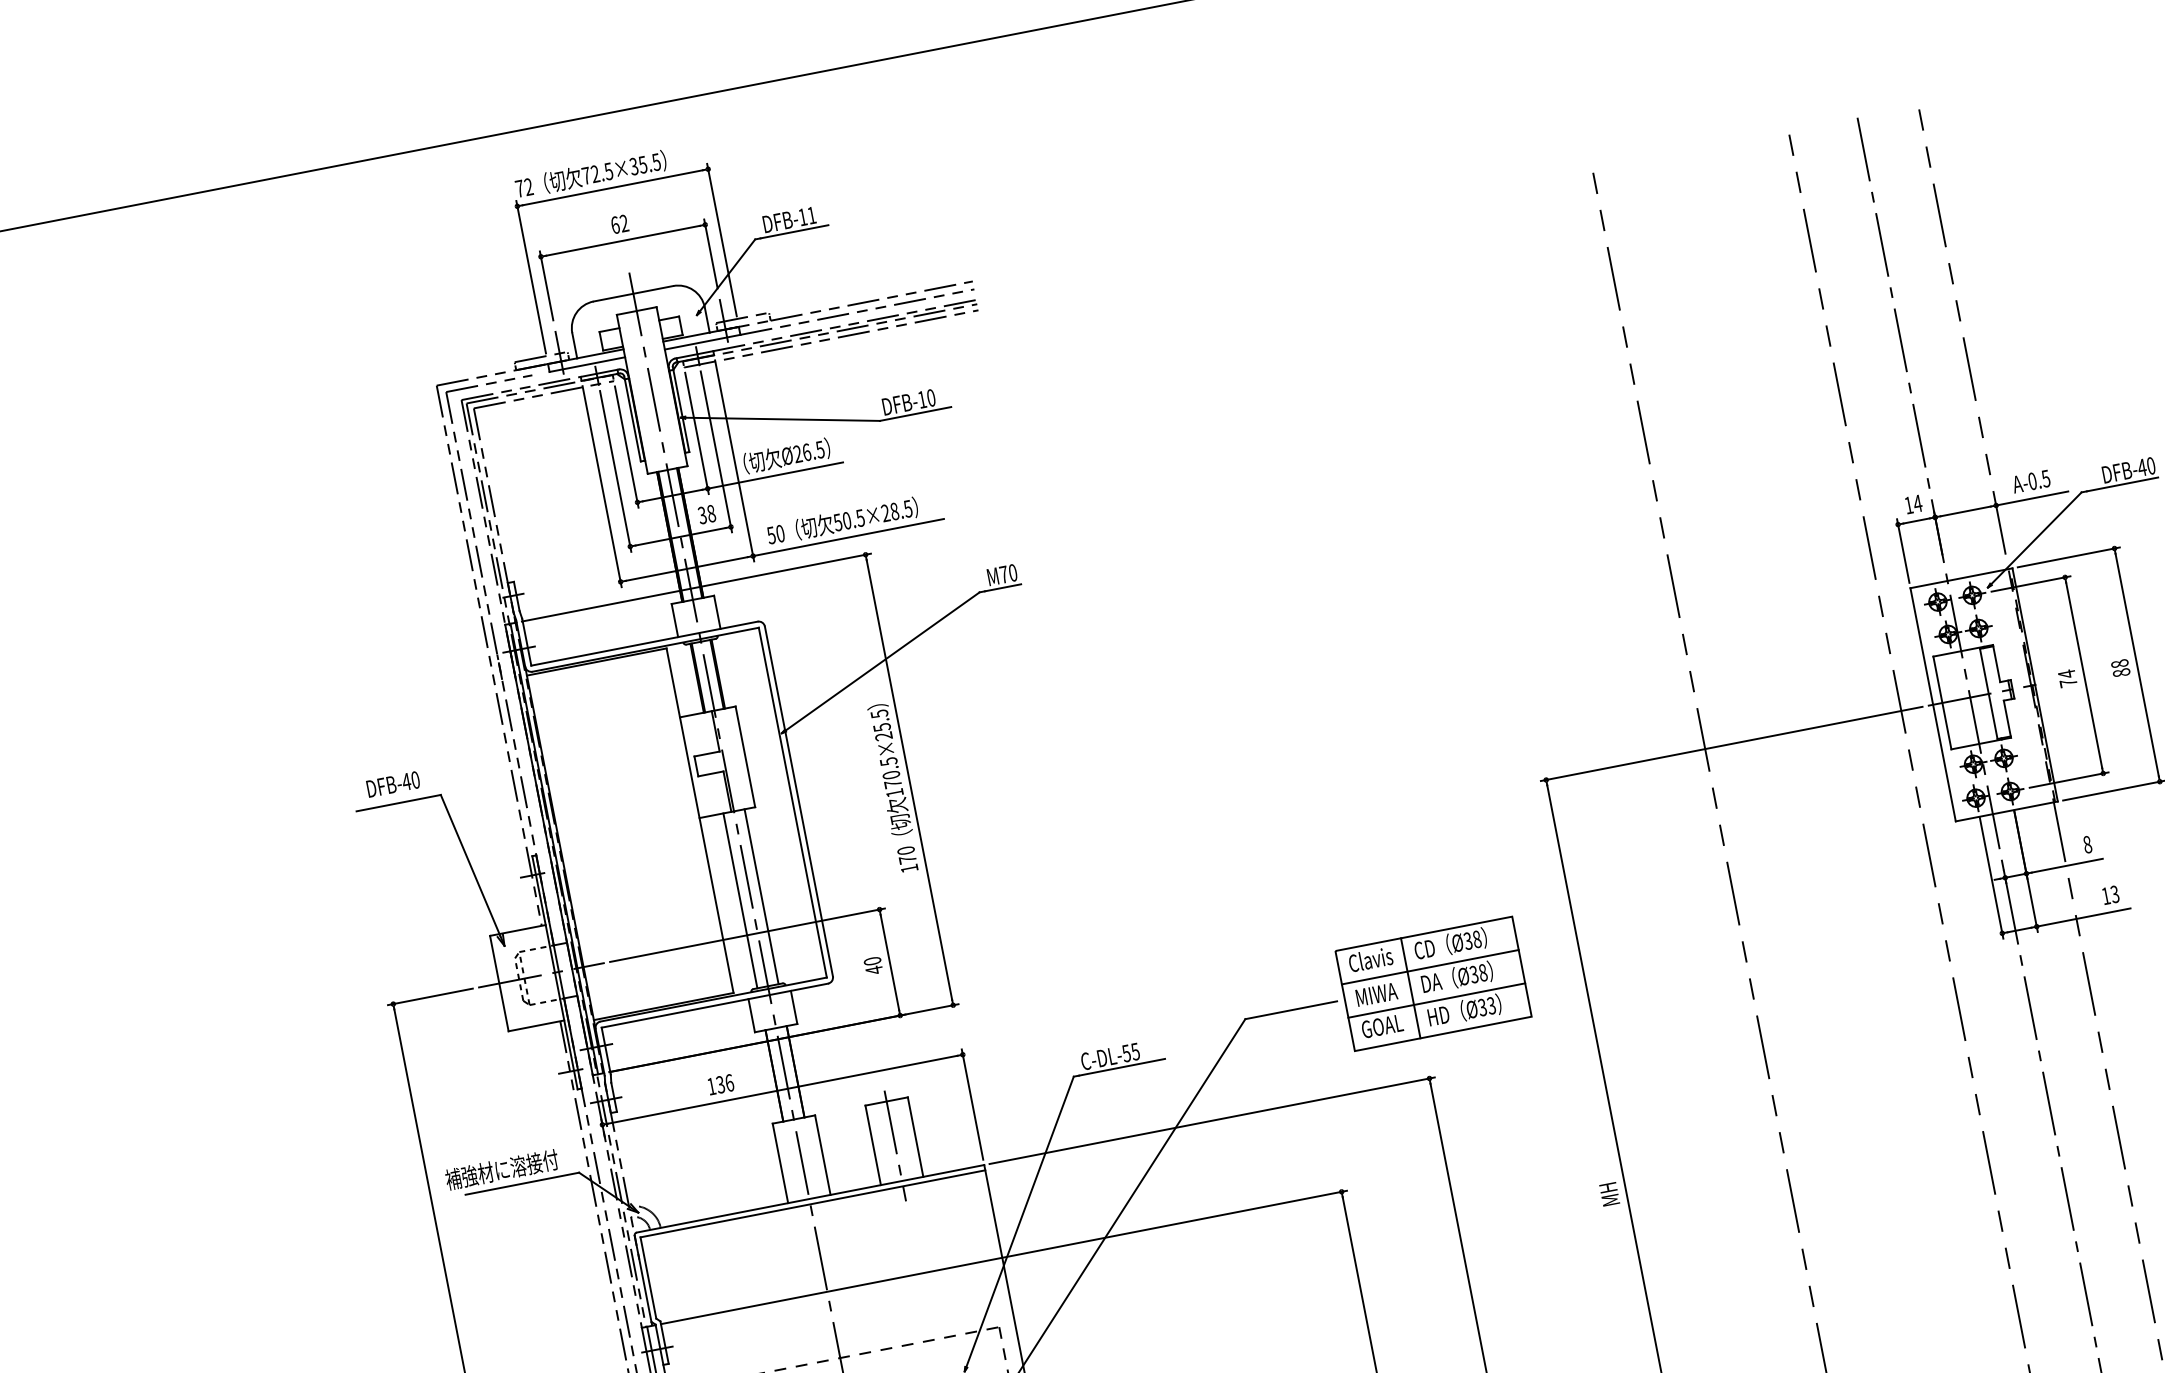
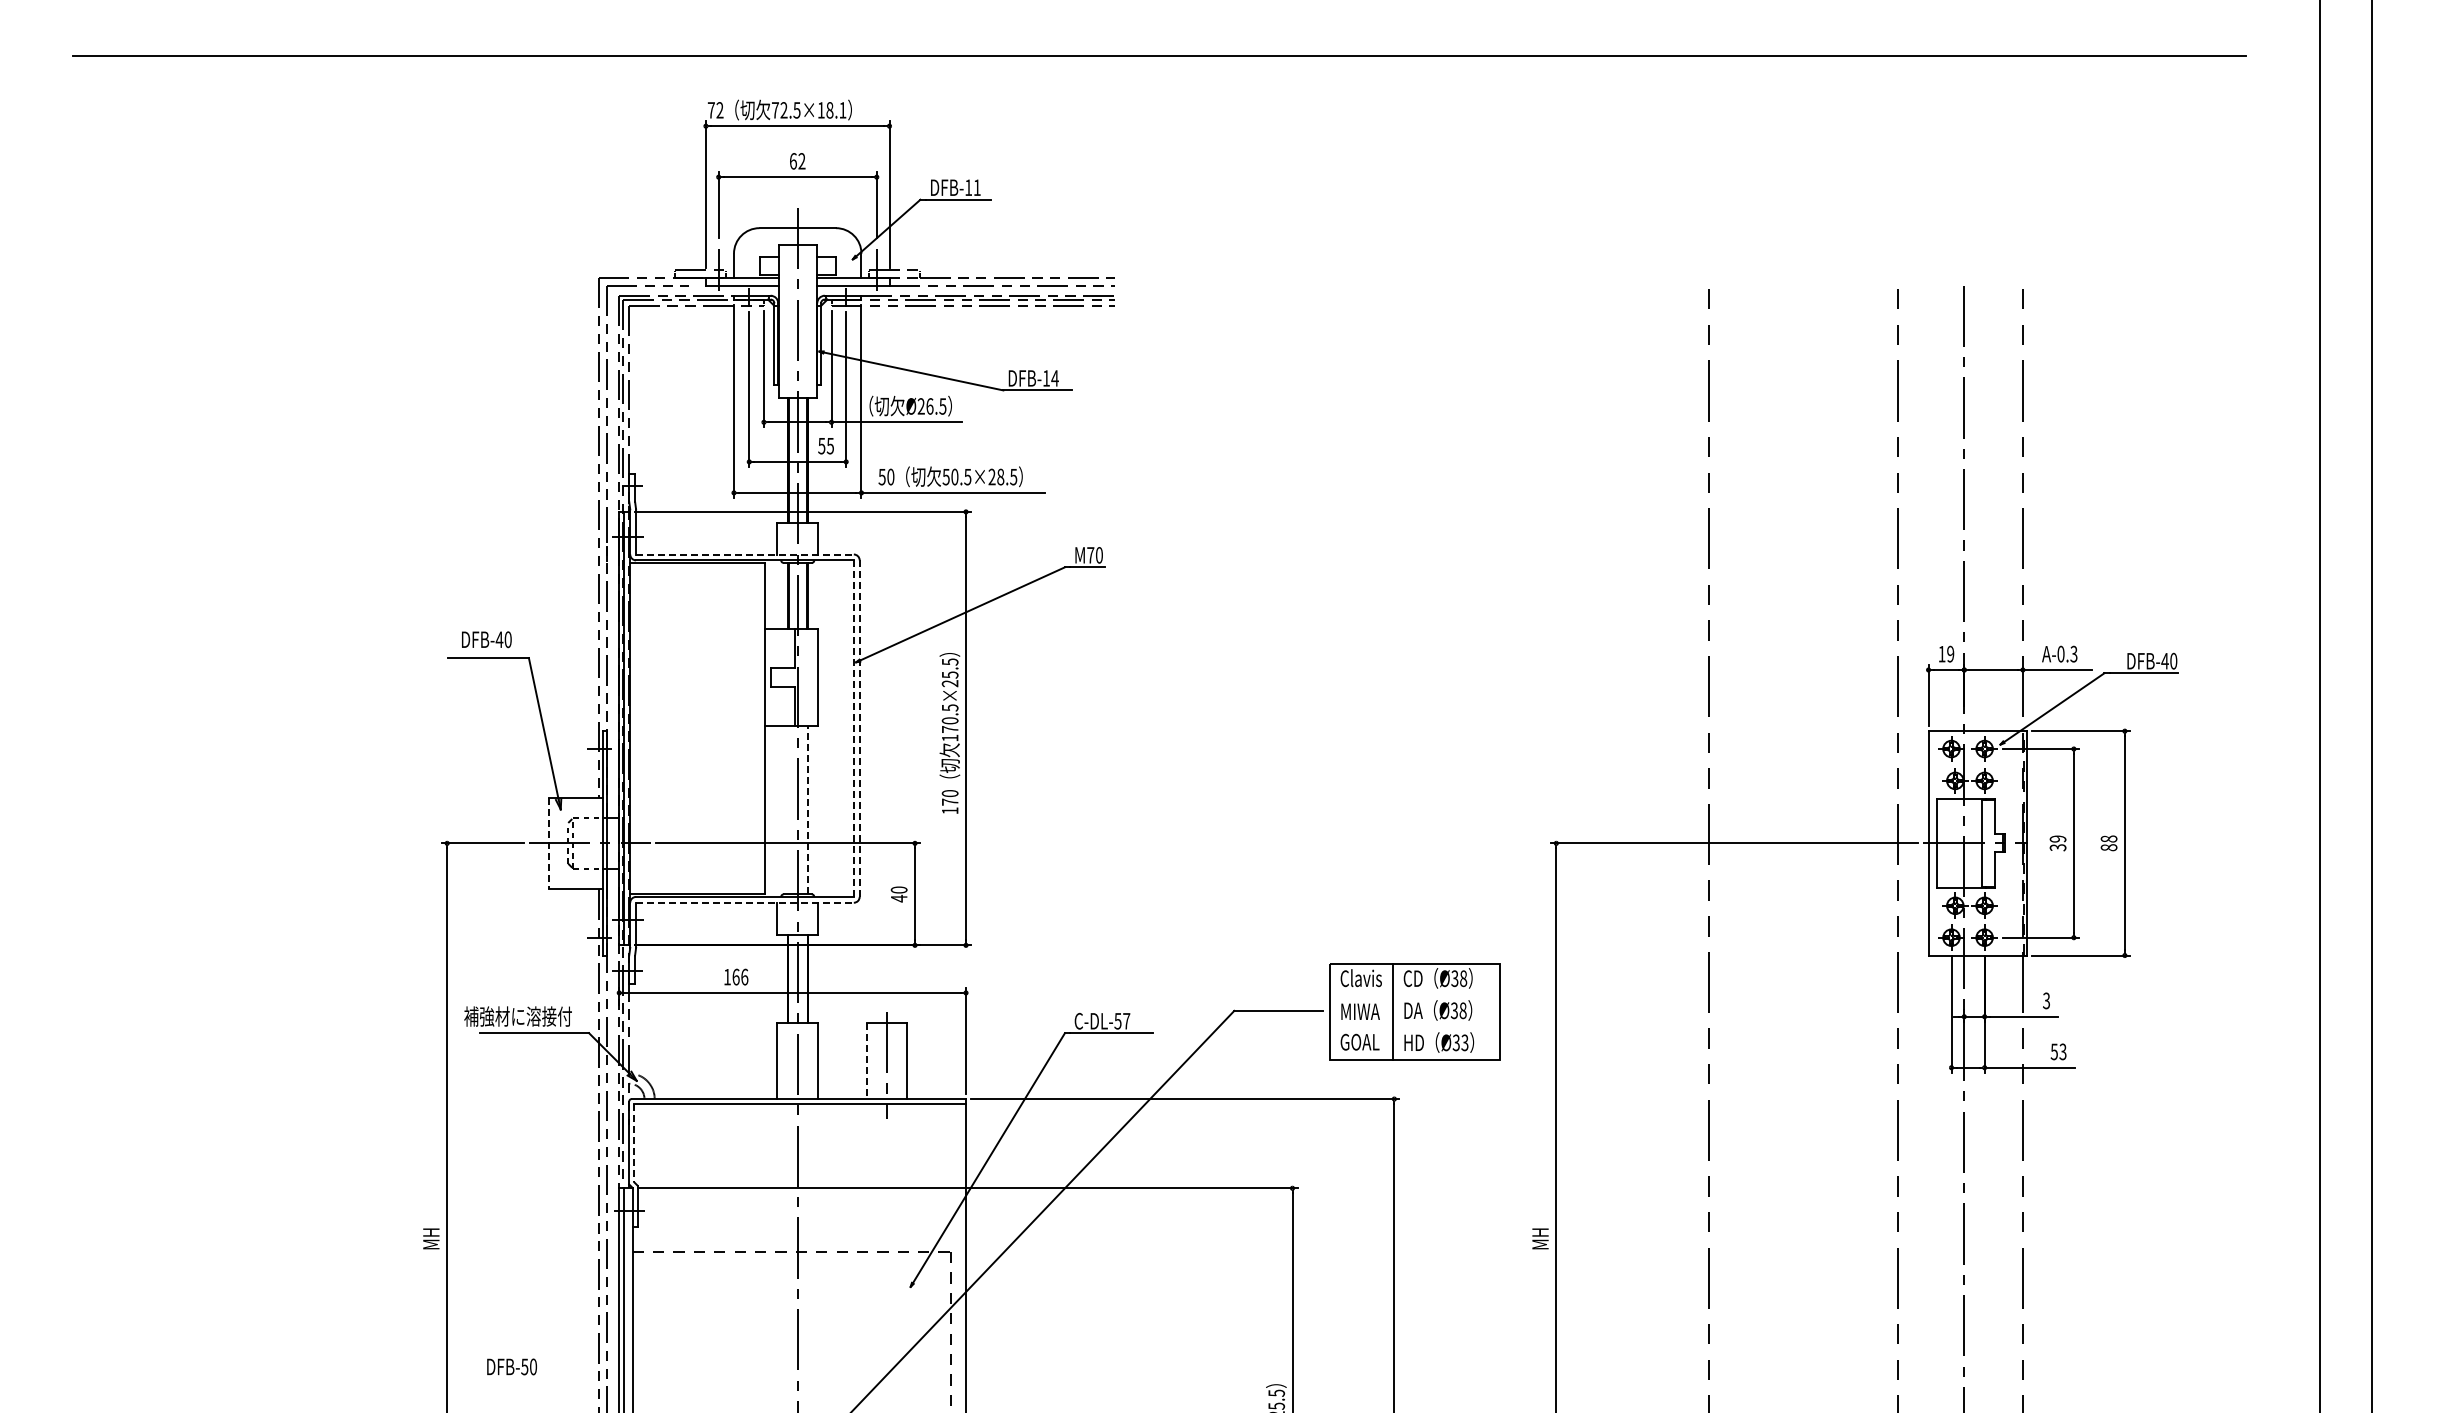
text: (644, 164) -> (831, 110), 72.5×35.5 -> 72.5×18.1
text: (930, 398) -> (1054, 378), DFB-10 -> DFB-14
text: (2045, 478) -> (2073, 653), A-0.5 -> A-0.3
text: (1917, 502) -> (1950, 653), 14 -> 19
text: (707, 513) -> (826, 445), 38 -> 55
line: (643, 643) -> (744, 554), solid -> dashed
text: (2067, 678) -> (2057, 843), 74 -> 39
line: (798, 801) -> (859, 728), solid -> dashed
line: (792, 802) -> (853, 728), solid -> dashed
text: (2087, 844) -> (2046, 1000), 8 -> 3
text: (2105, 895) -> (2053, 1051), 13 -> 53
line: (761, 896) -> (807, 809), solid -> dashed
line: (740, 901) -> (787, 810), removed
line: (1430, 967) -> (1415, 996), removed
line: (499, 983) -> (549, 843), solid -> dashed
line: (1437, 1000) -> (1415, 1028), removed
line: (714, 1005) -> (744, 902), solid -> dashed
text: (1135, 1051) -> (1126, 1021), C-DL-55 -> C-DL-57
text: (719, 1084) -> (735, 976), 136 -> 166
line: (873, 1146) -> (866, 1061), solid -> dashed
line: (648, 1278) -> (634, 1143), solid -> dashed

